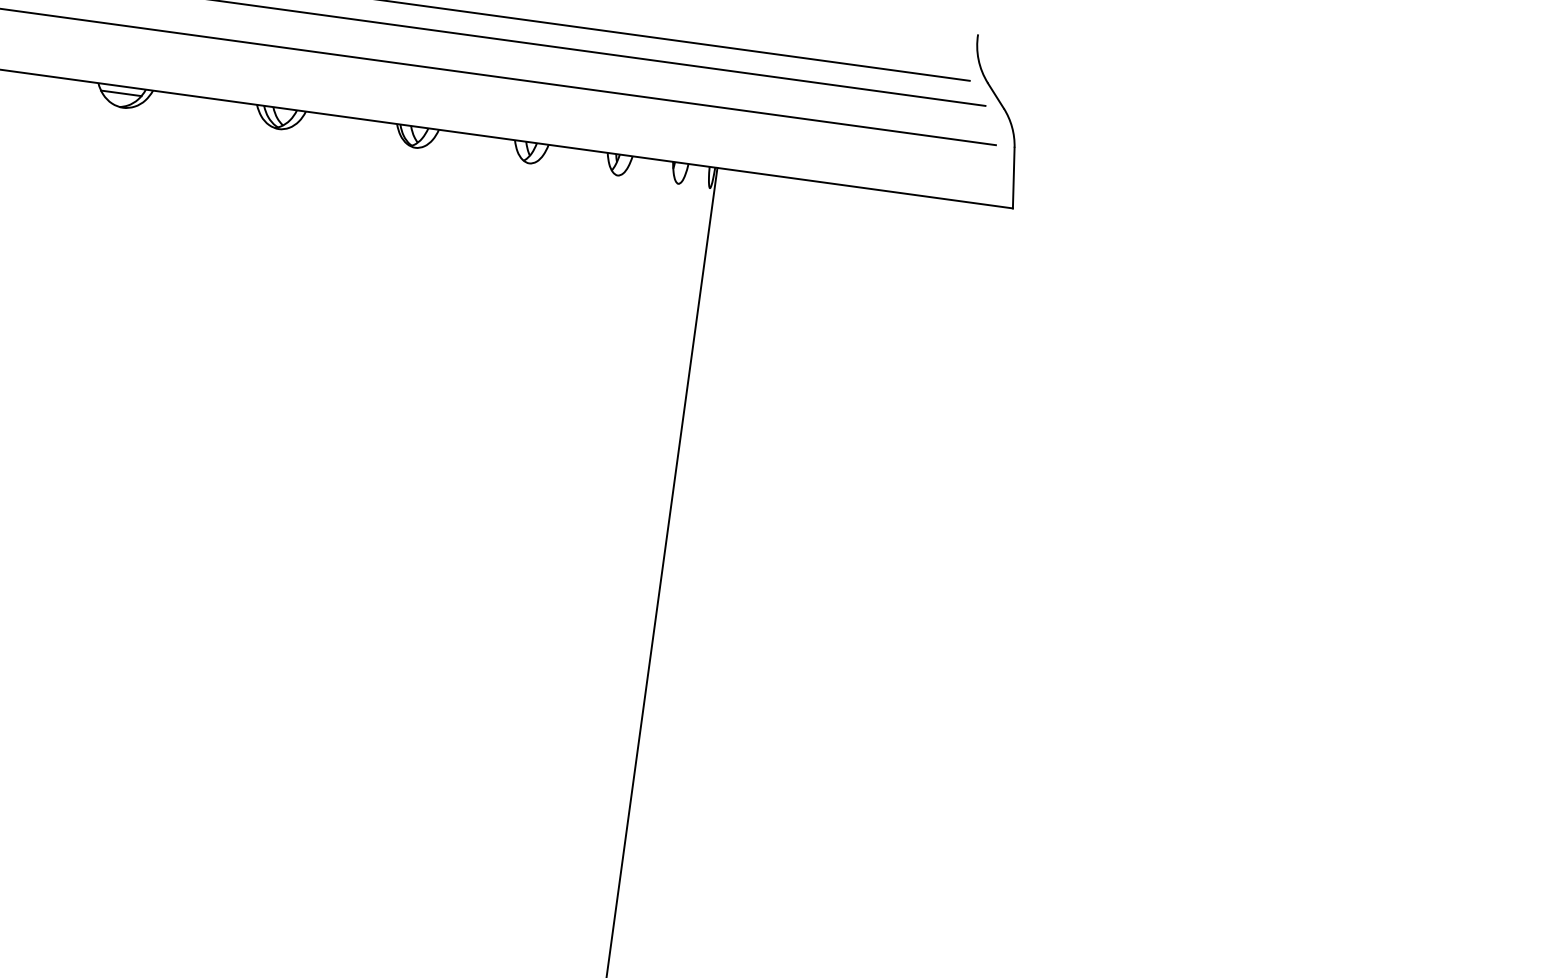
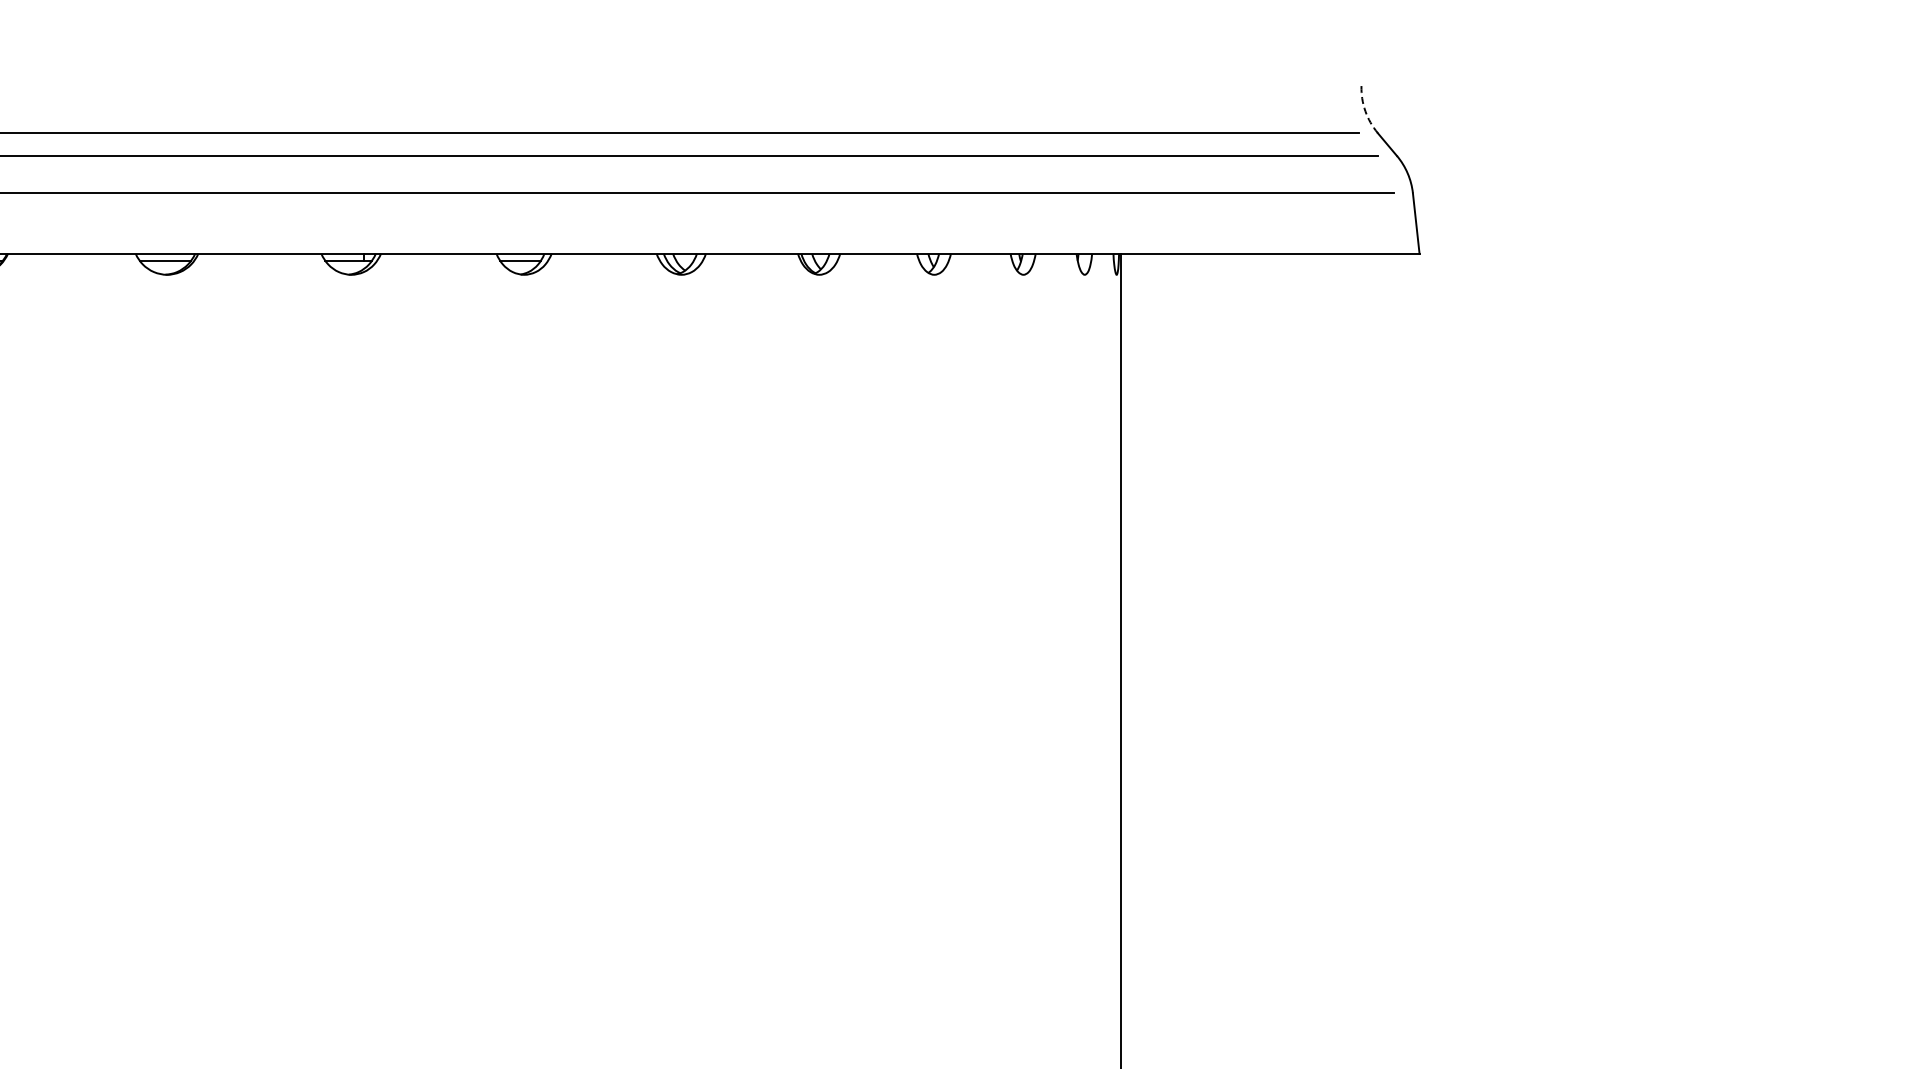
arc: (978, 60) -> (1365, 111), solid -> dashed

